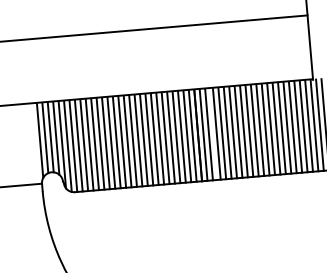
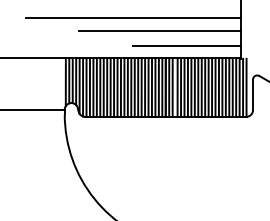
line: (182, 47) -> (160, 31), added
line: (226, 66) -> (187, 45), added

